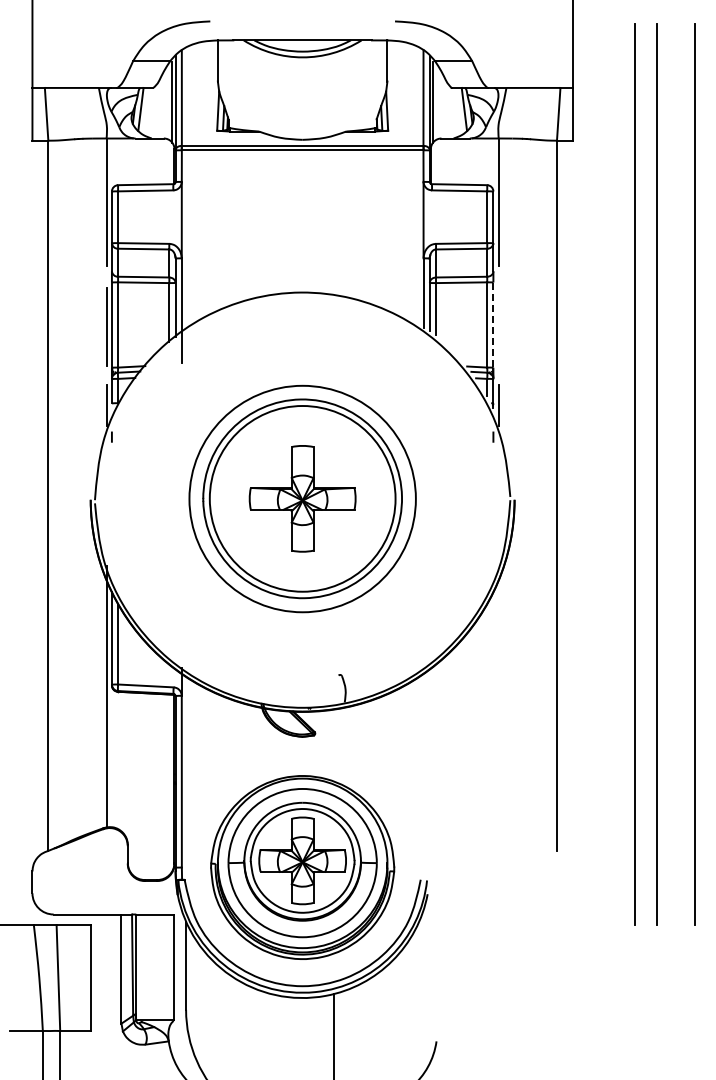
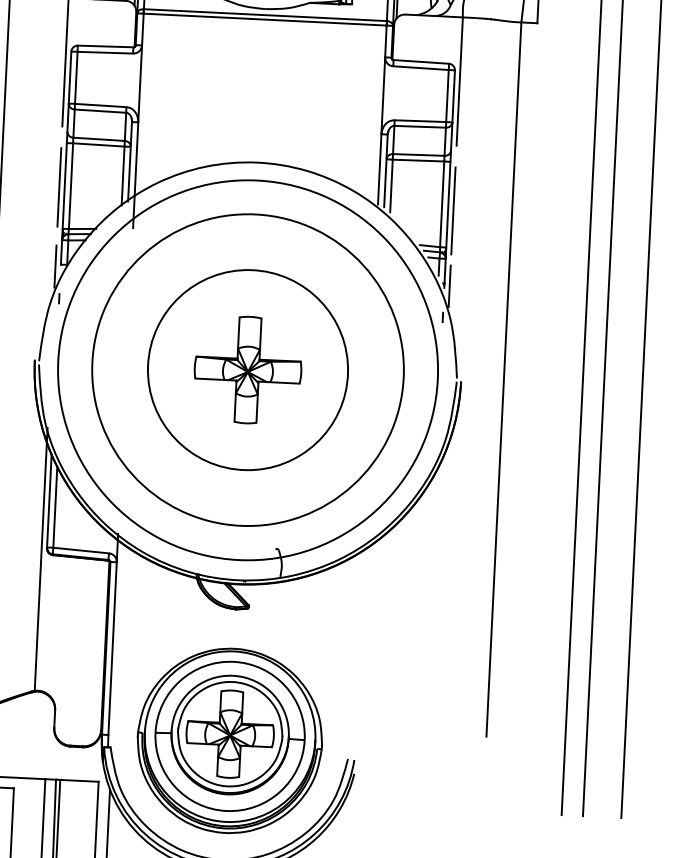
line: (493, 325) -> (448, 205), dashed -> solid
line: (498, 330) -> (453, 210), added
circle: (302, 498) -> (247, 369), size x1.67
circle: (302, 498) -> (247, 369), size x1.67

